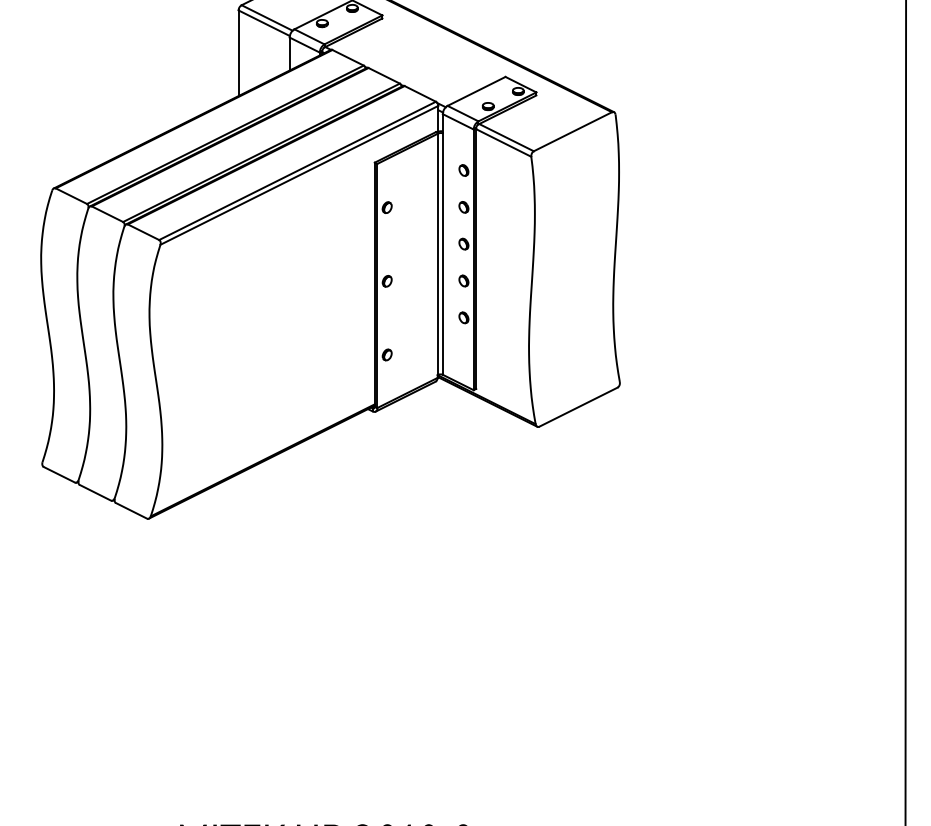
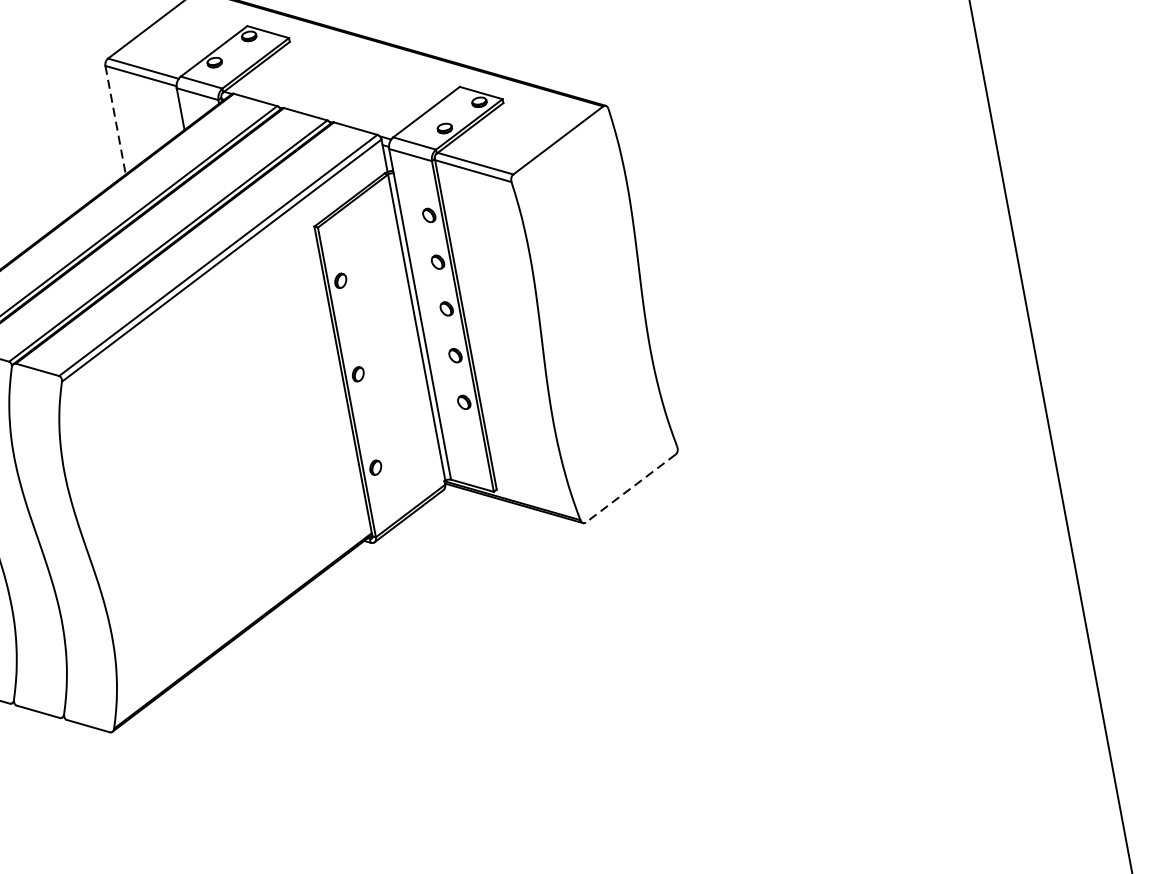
line: (238, 53) -> (115, 120), solid -> dashed
line: (578, 407) -> (630, 488), solid -> dashed

